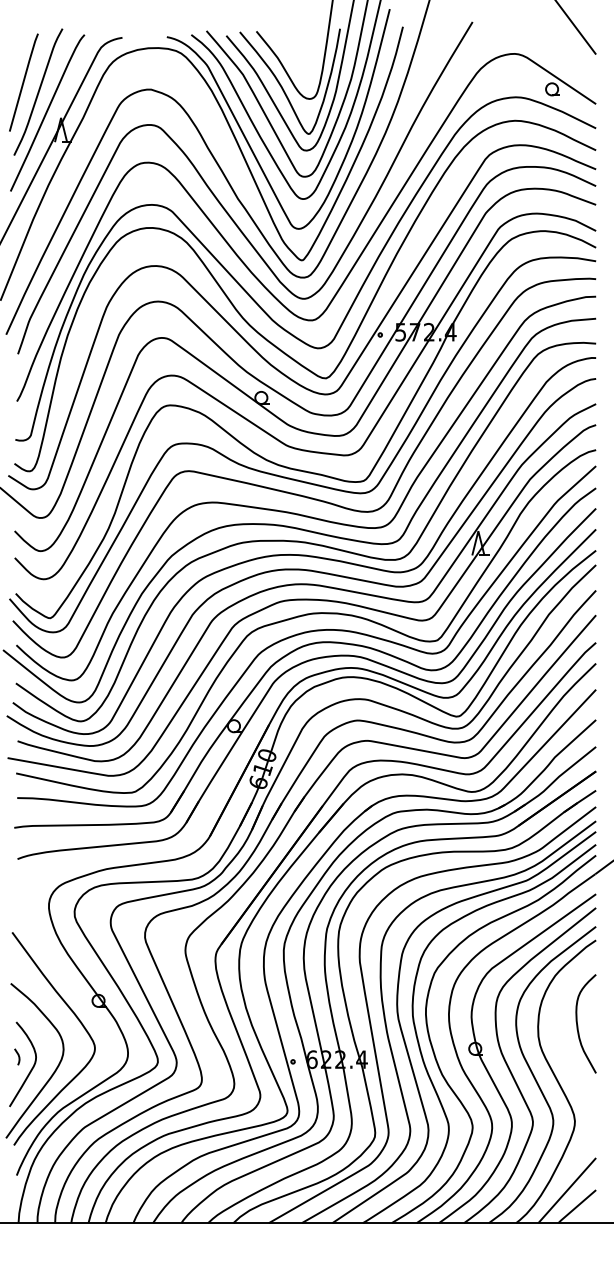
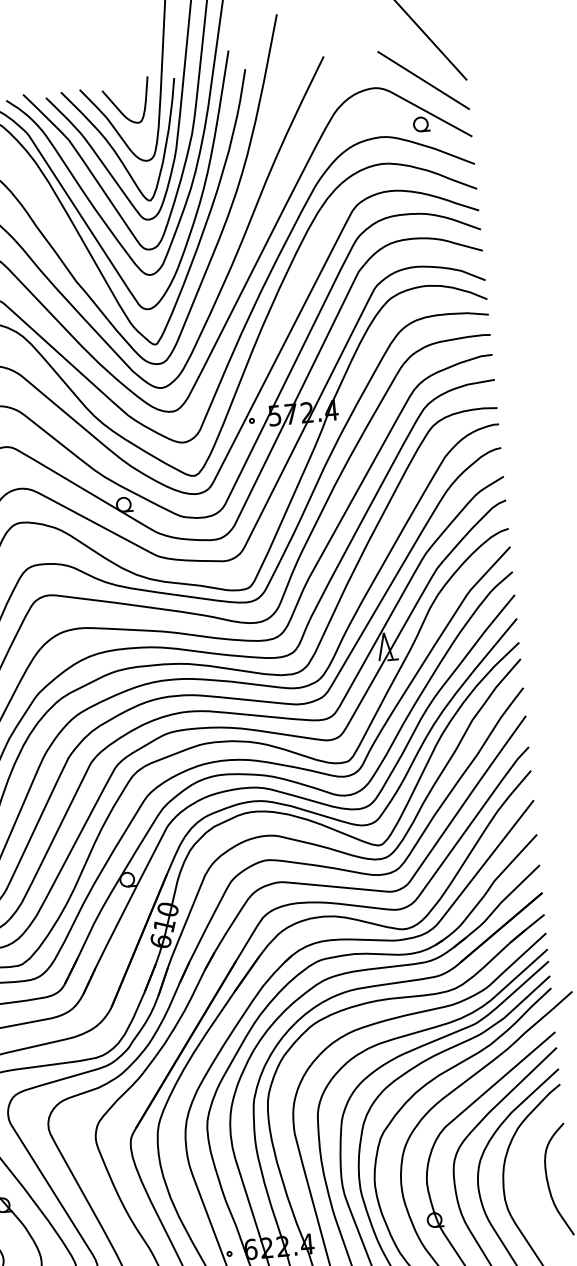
curve: (289, 50) -> (119, 108), added
line: (557, 50) -> (422, 79), added

